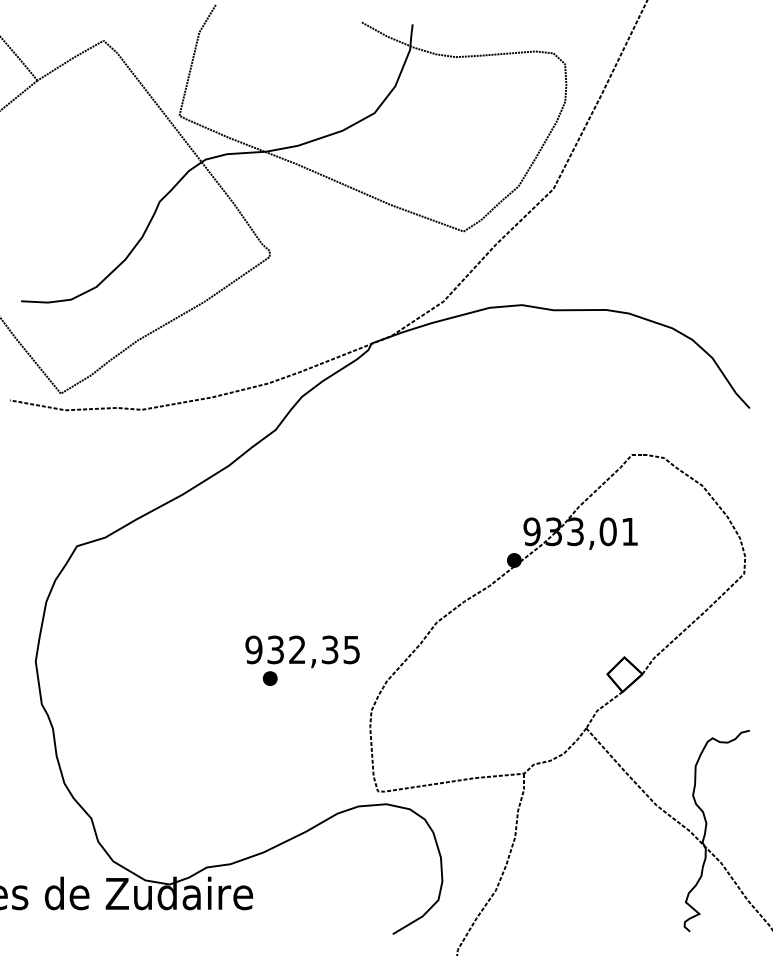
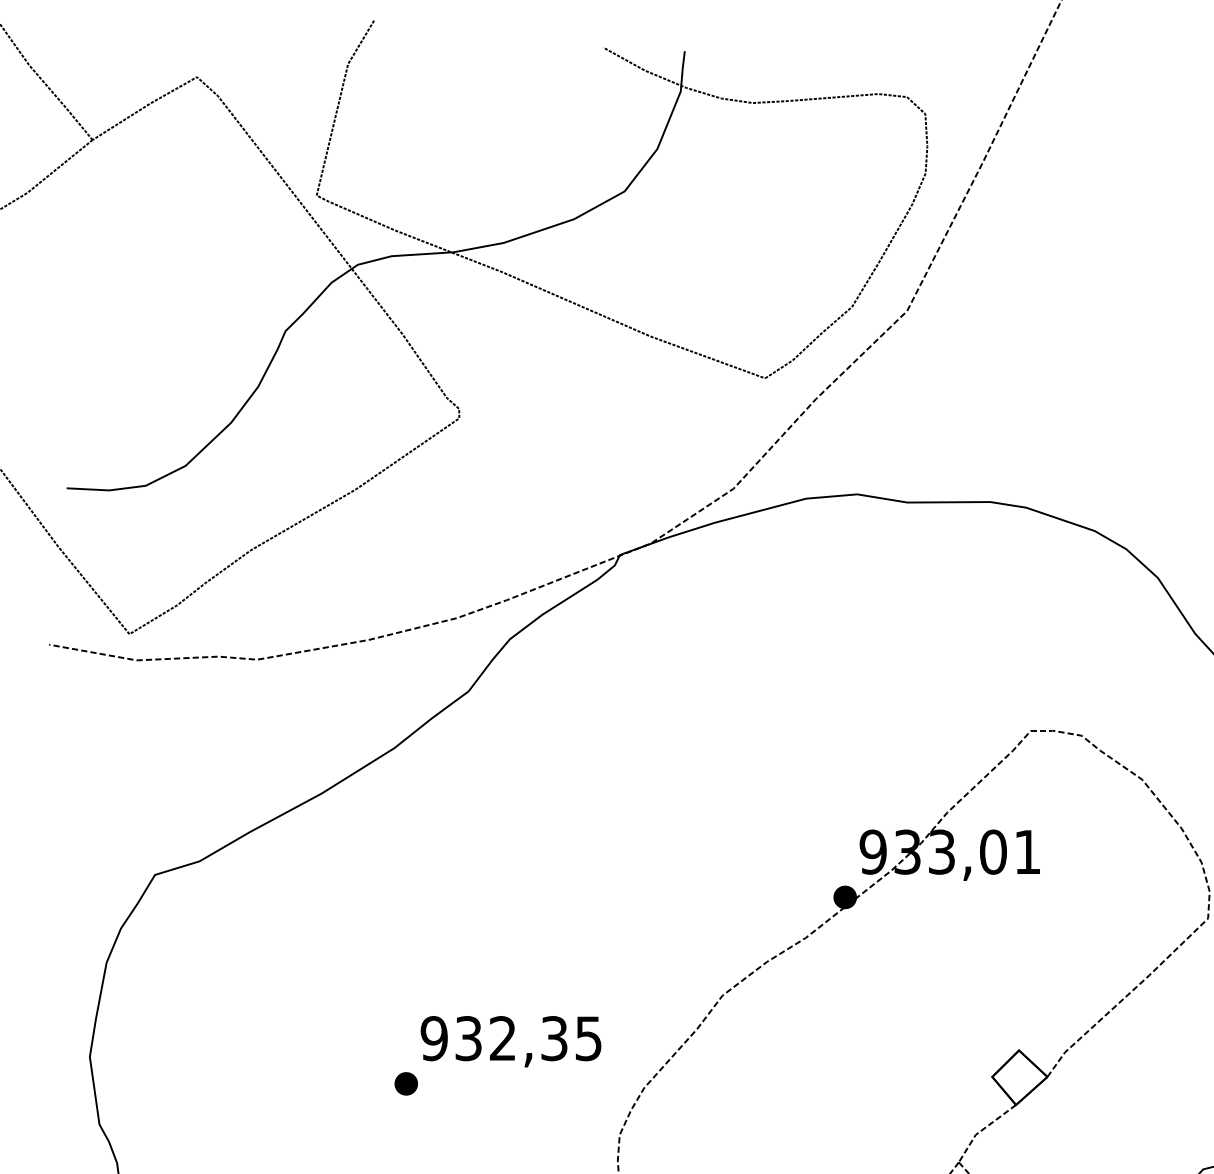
part: (269, 678) -> (405, 1083), moved

